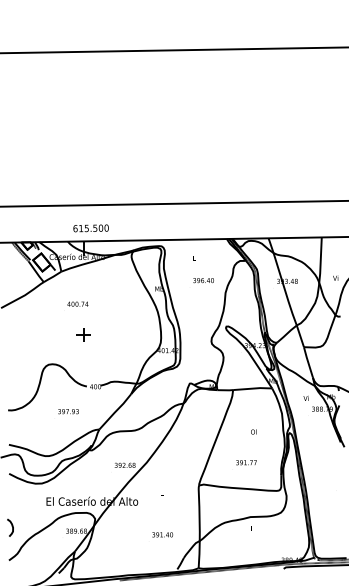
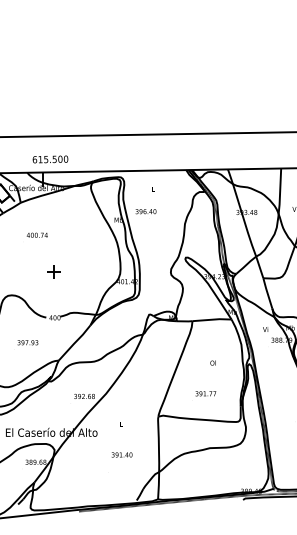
text: (203, 280) -> (145, 211), moved
part: (83, 334) -> (53, 271), moved
text: (162, 534) -> (121, 454), moved

